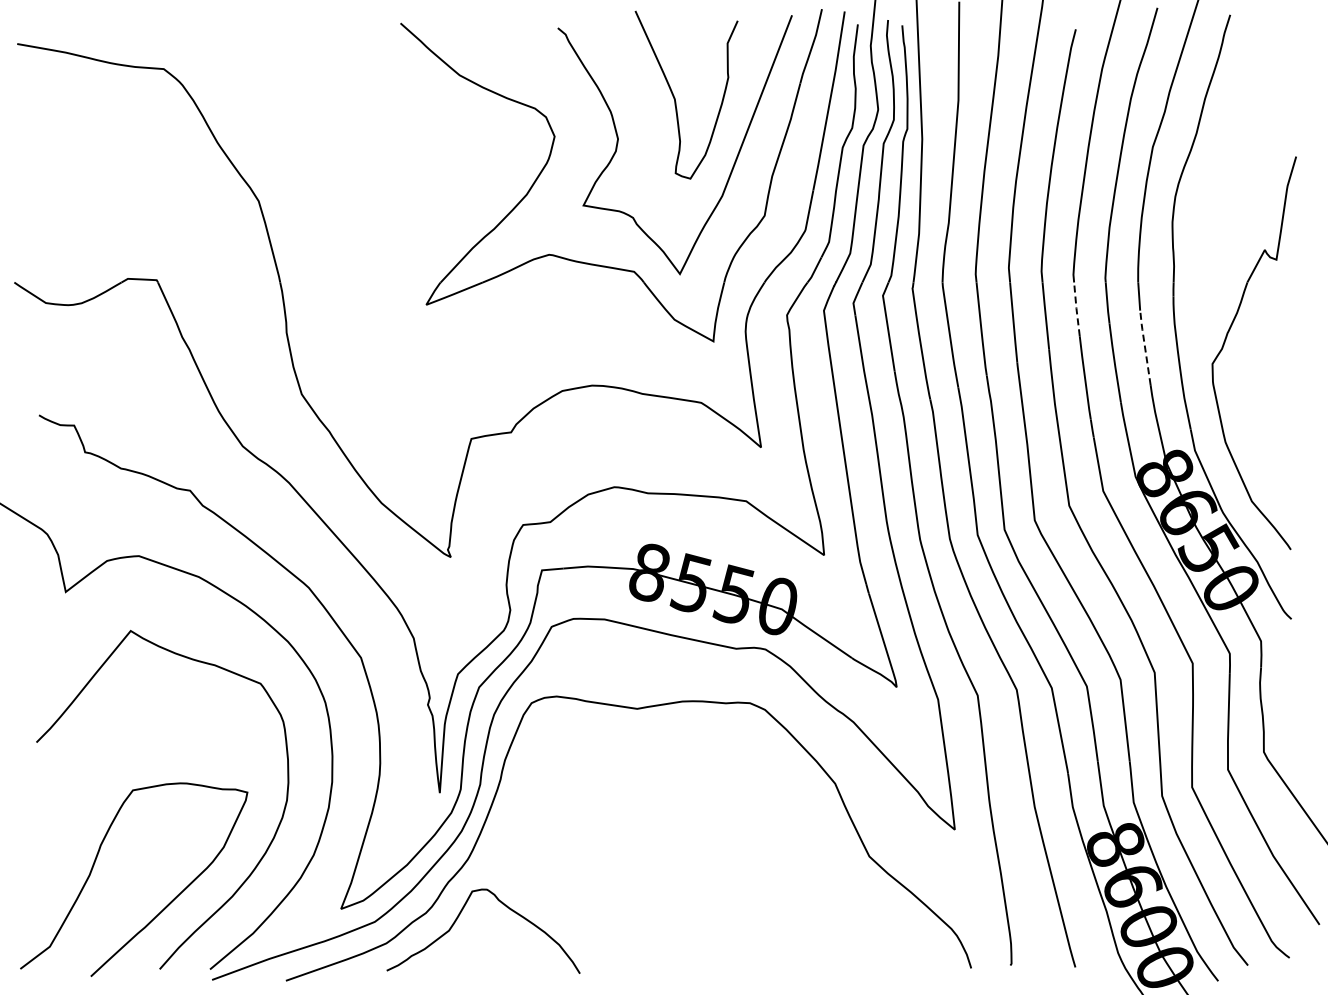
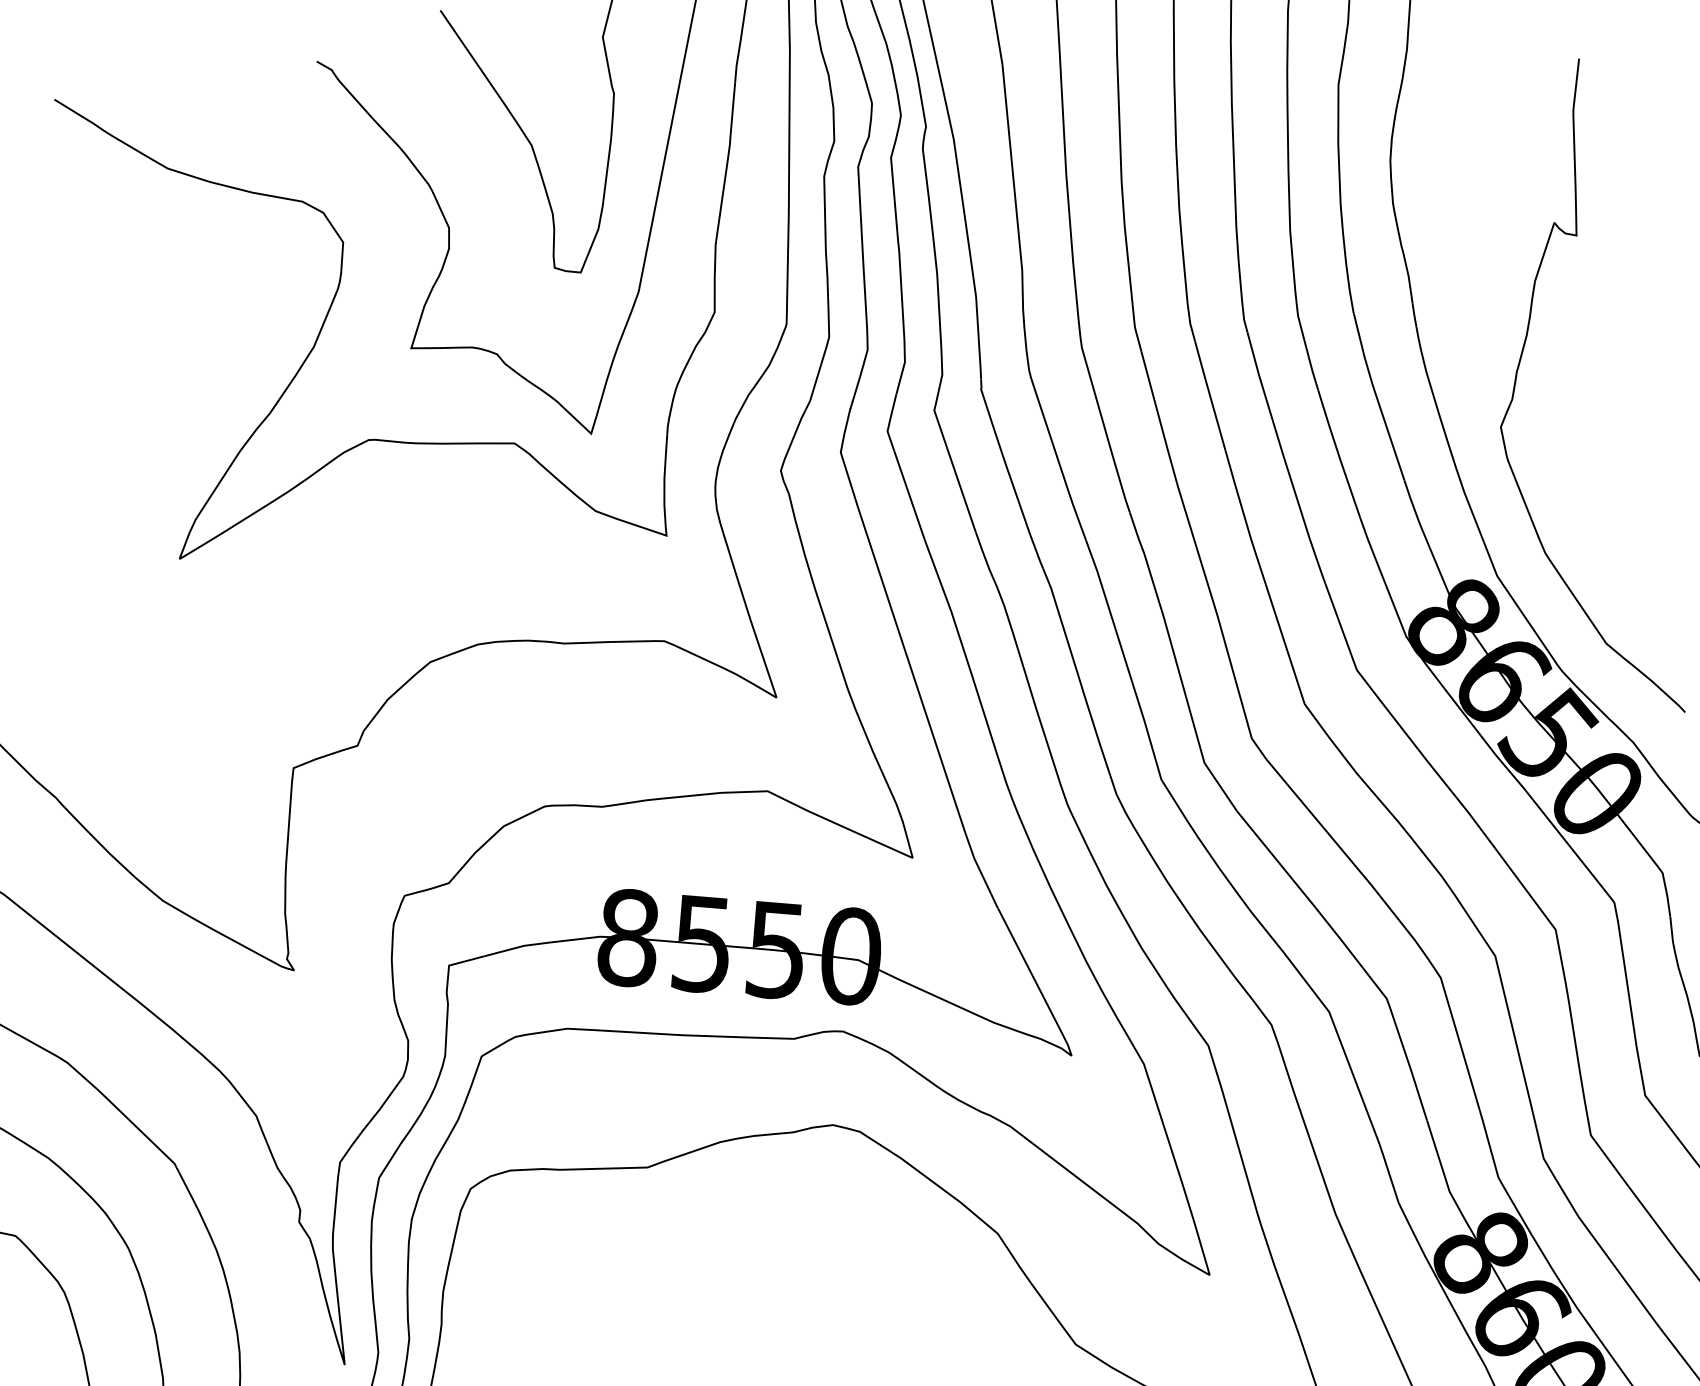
line: (1076, 308) -> (1259, 374), dashed -> solid
line: (1144, 346) -> (1382, 418), dashed -> solid

